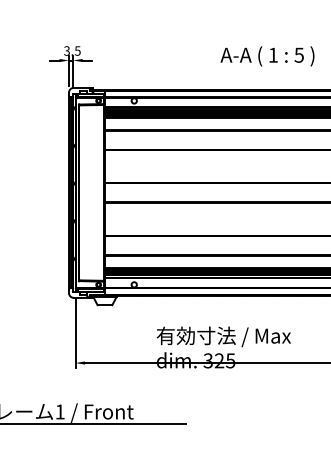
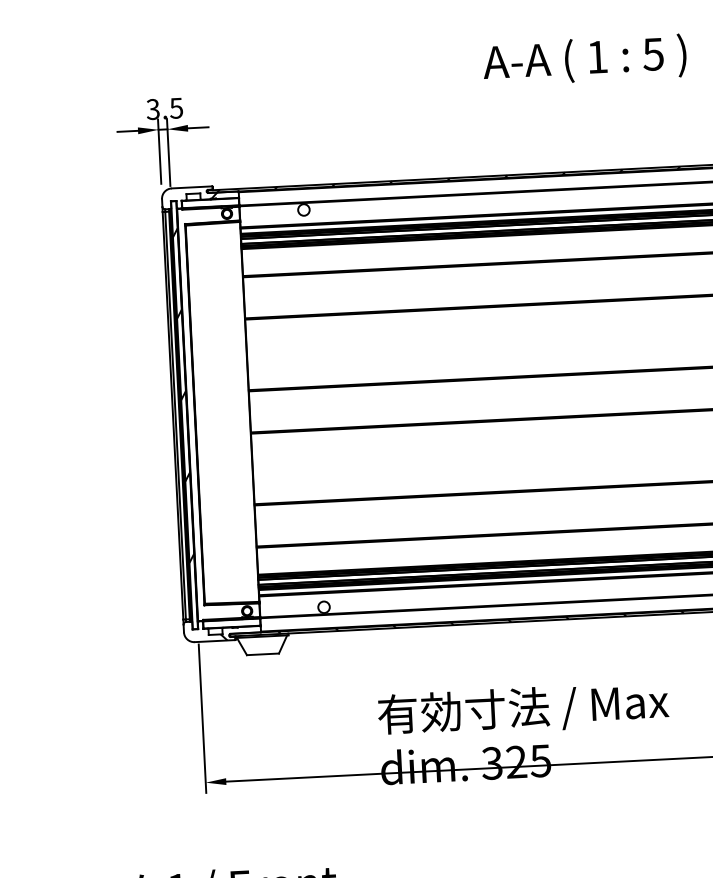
text: (267, 56) -> (584, 60), moved

